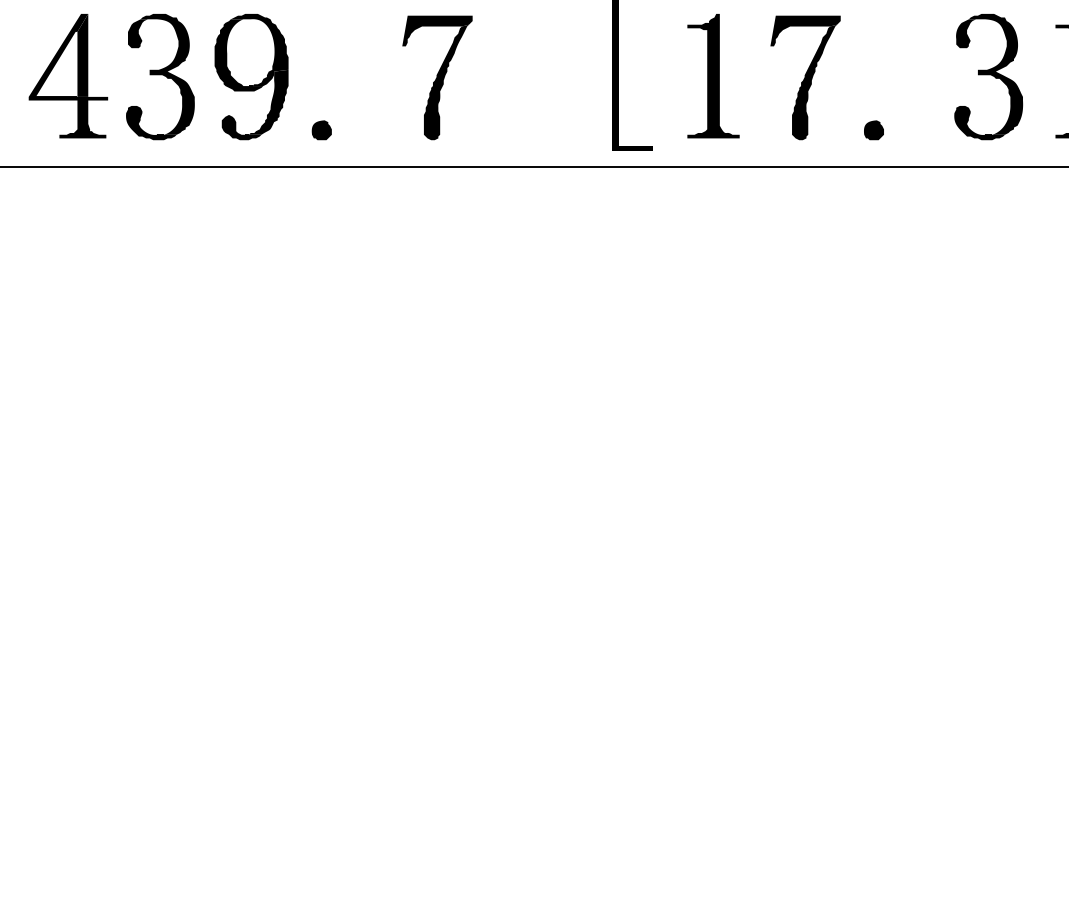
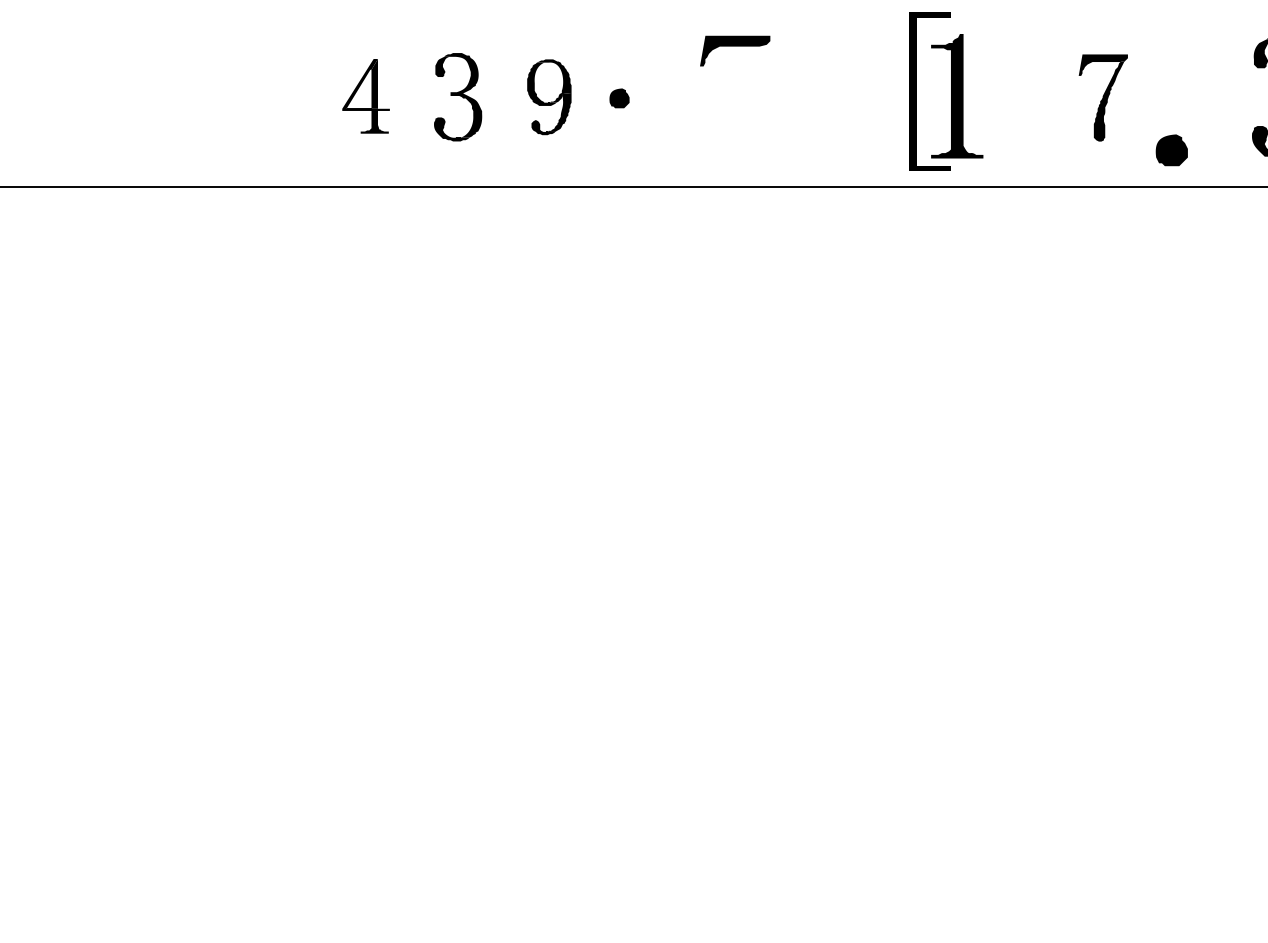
part: (67, 76) -> (365, 96), size x0.6
part: (713, 76) -> (957, 96), moved
part: (159, 77) -> (457, 97), size x0.7
part: (251, 77) -> (549, 97), size x0.6
part: (805, 77) -> (1103, 97), size x0.7
fill: (445, 82) -> (743, 102), removed
part: (321, 130) -> (619, 98), moved
part: (873, 130) -> (1171, 150), size x1.6

